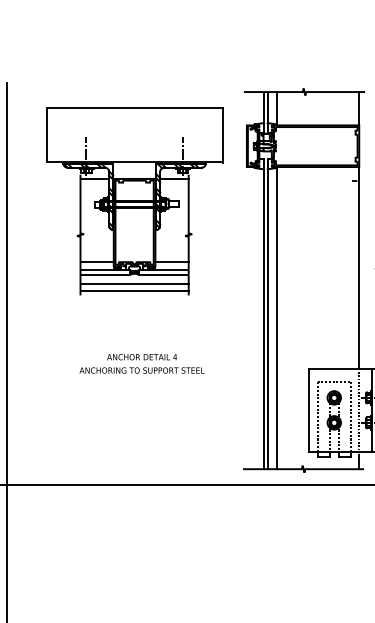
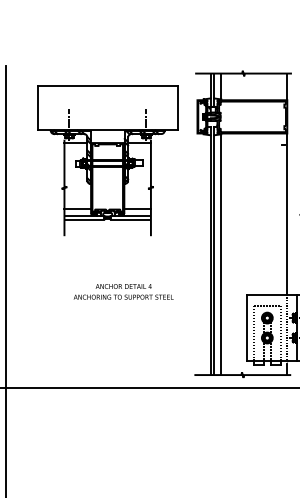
line: (134, 283) -> (107, 226), removed
line: (134, 290) -> (107, 232), removed
text: (141, 363) -> (123, 291), moved

